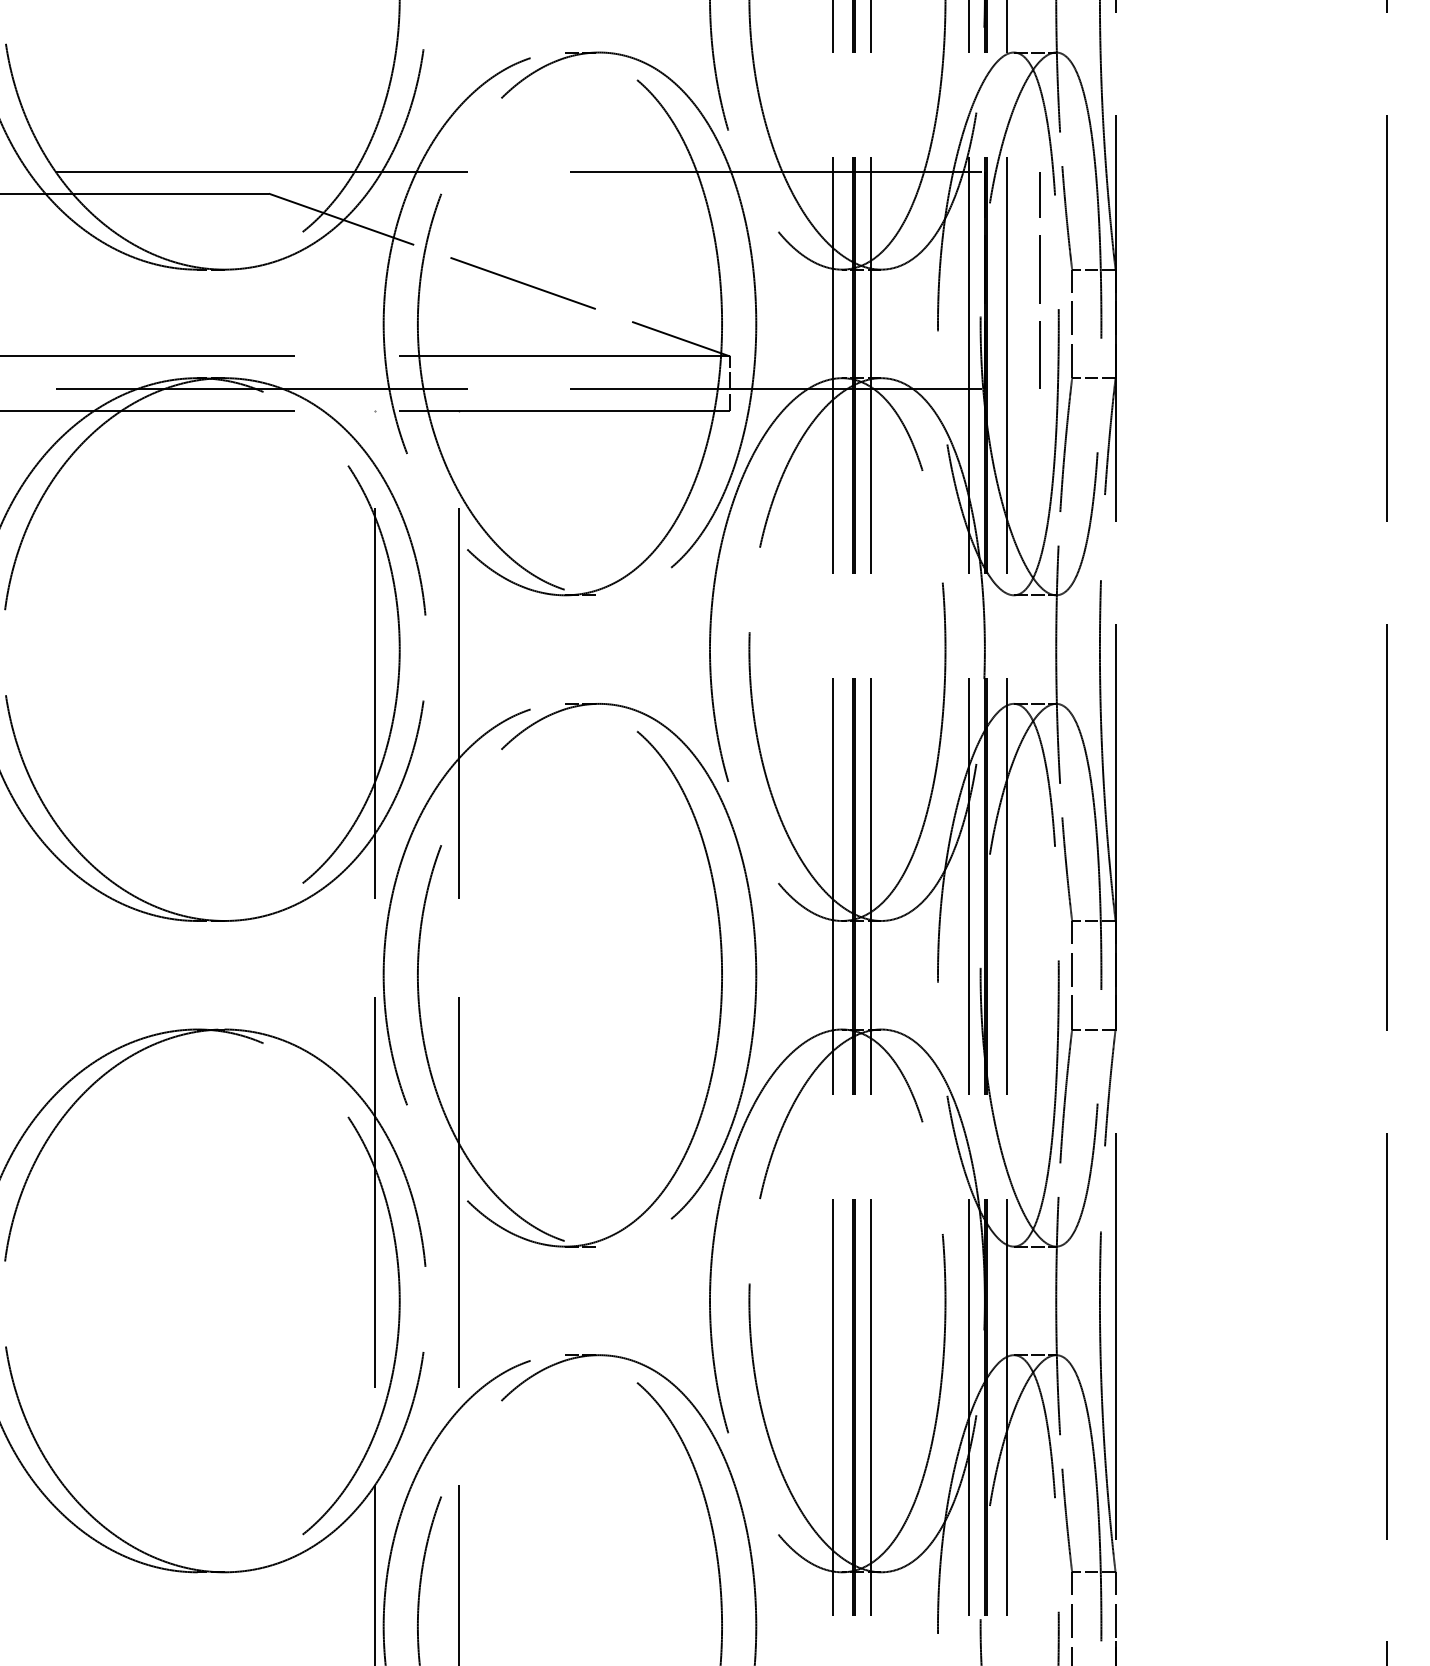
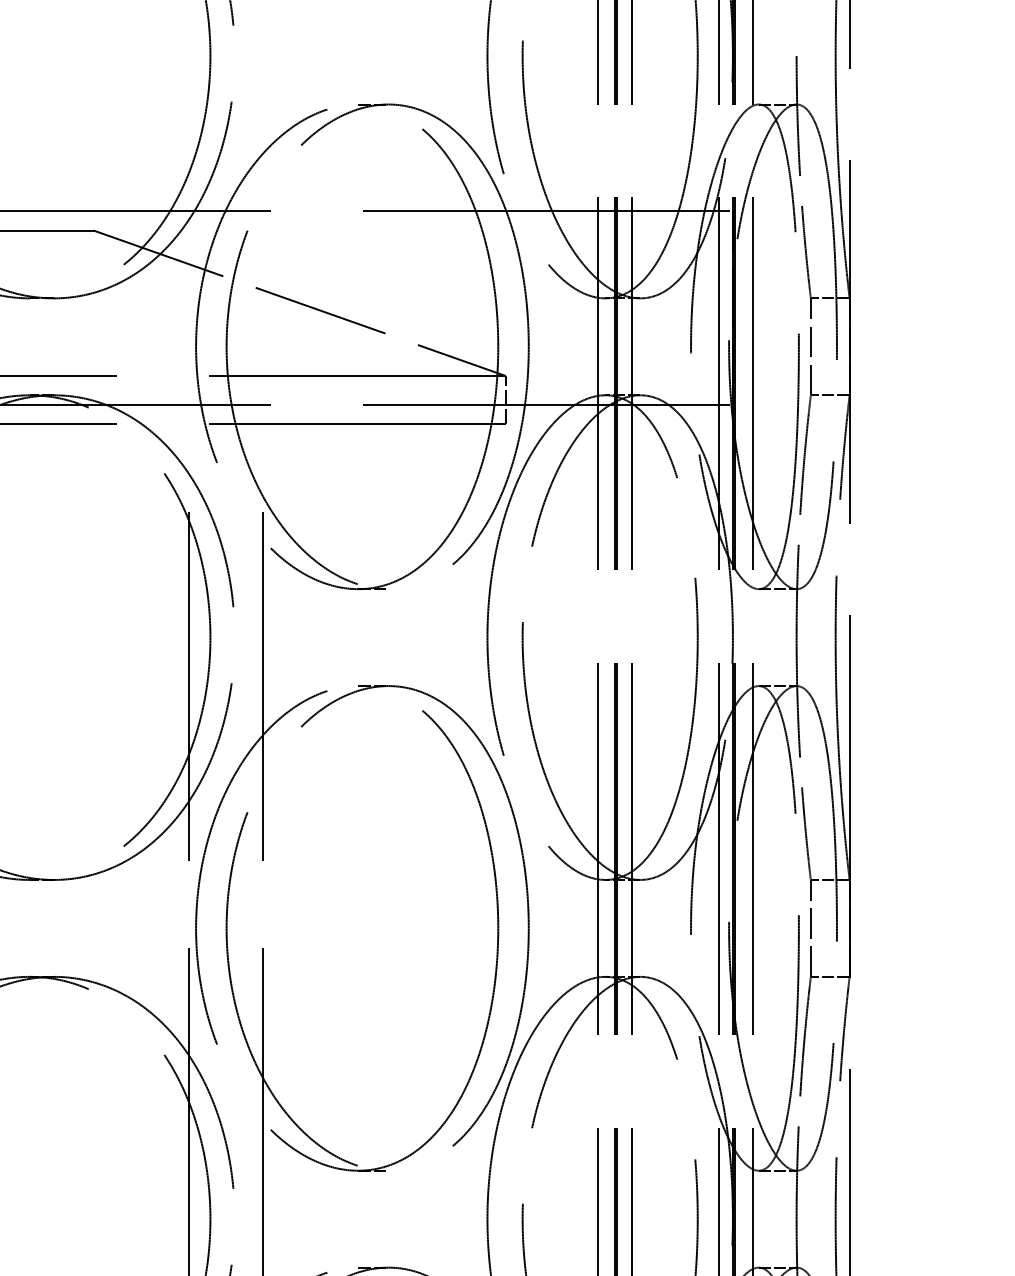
line: (1039, 280) -> (781, 308), removed

